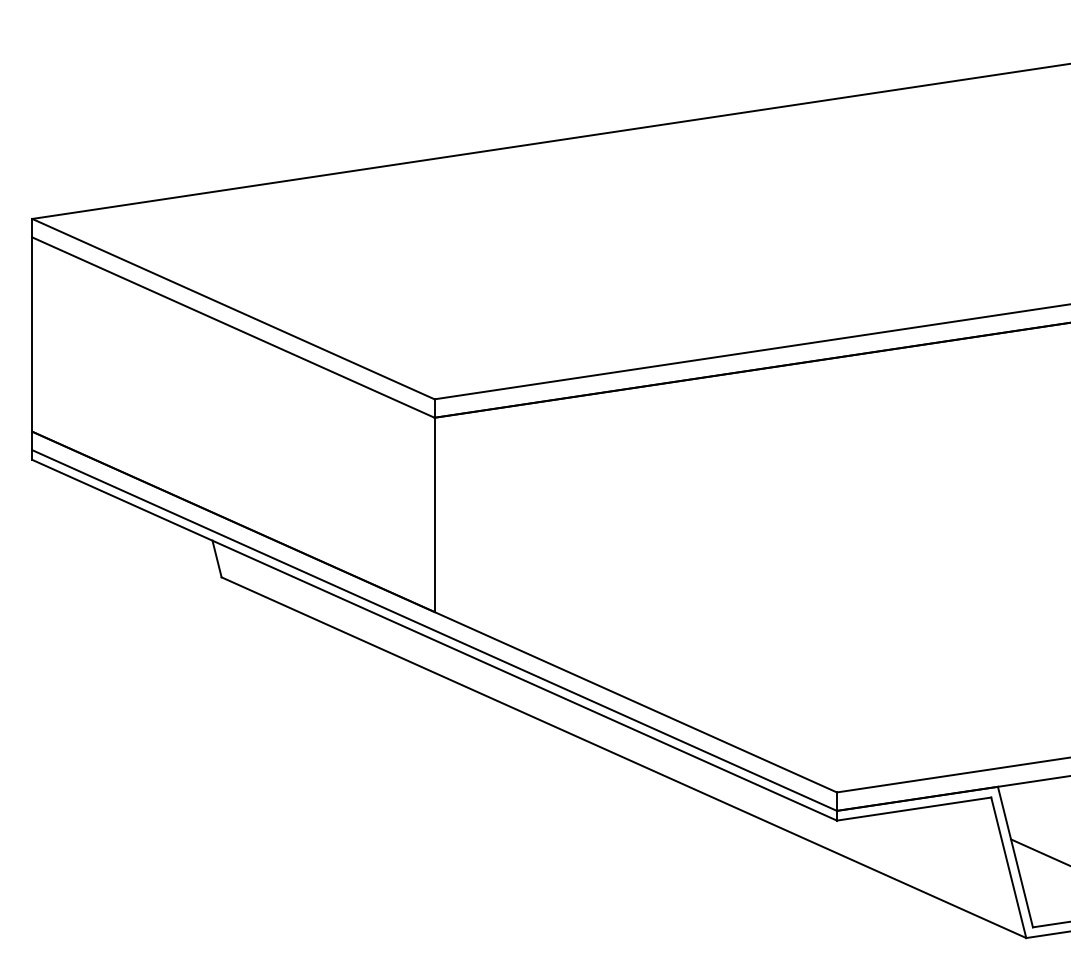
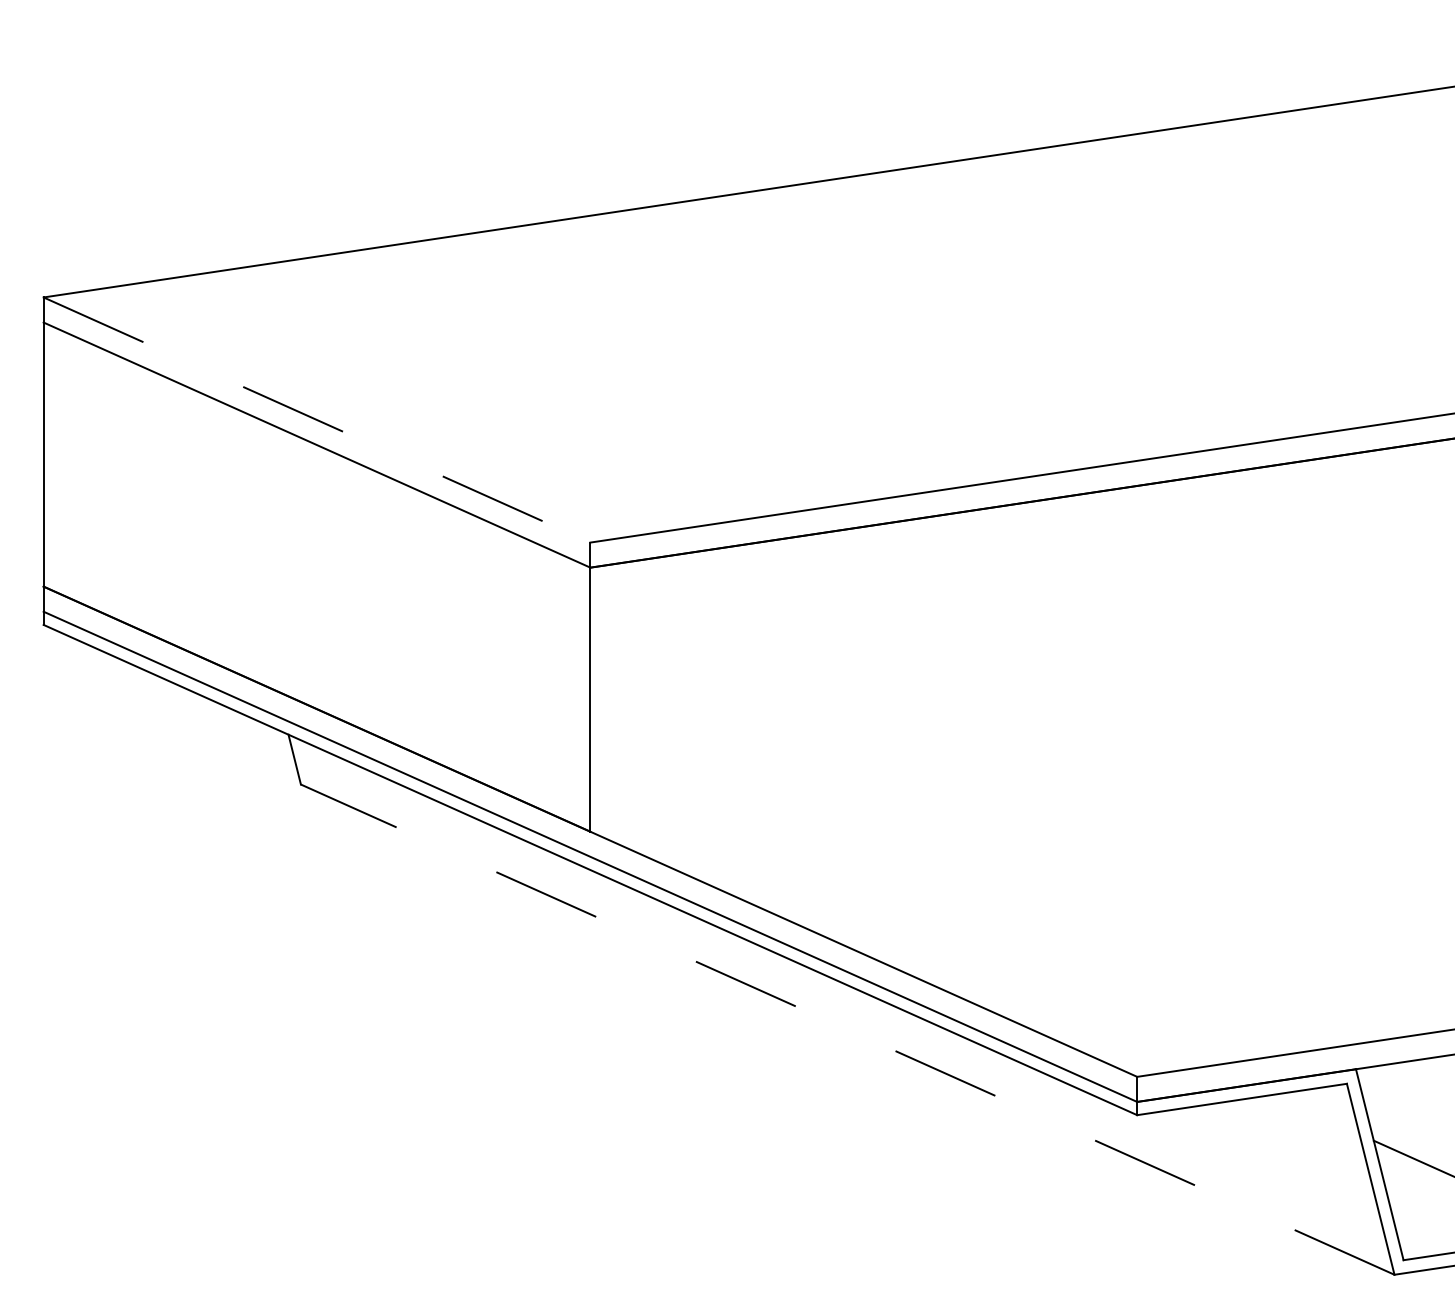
line: (233, 309) -> (317, 420), solid -> dashed
line: (623, 757) -> (847, 1029), solid -> dashed

